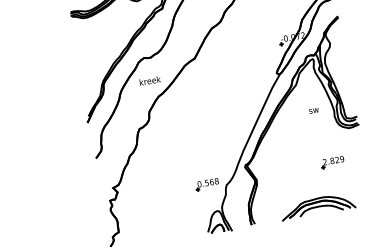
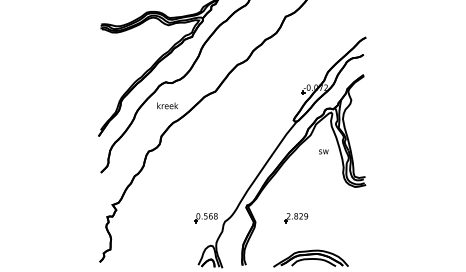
text: (313, 110) -> (323, 151), moved
part: (333, 163) -> (296, 218), moved

